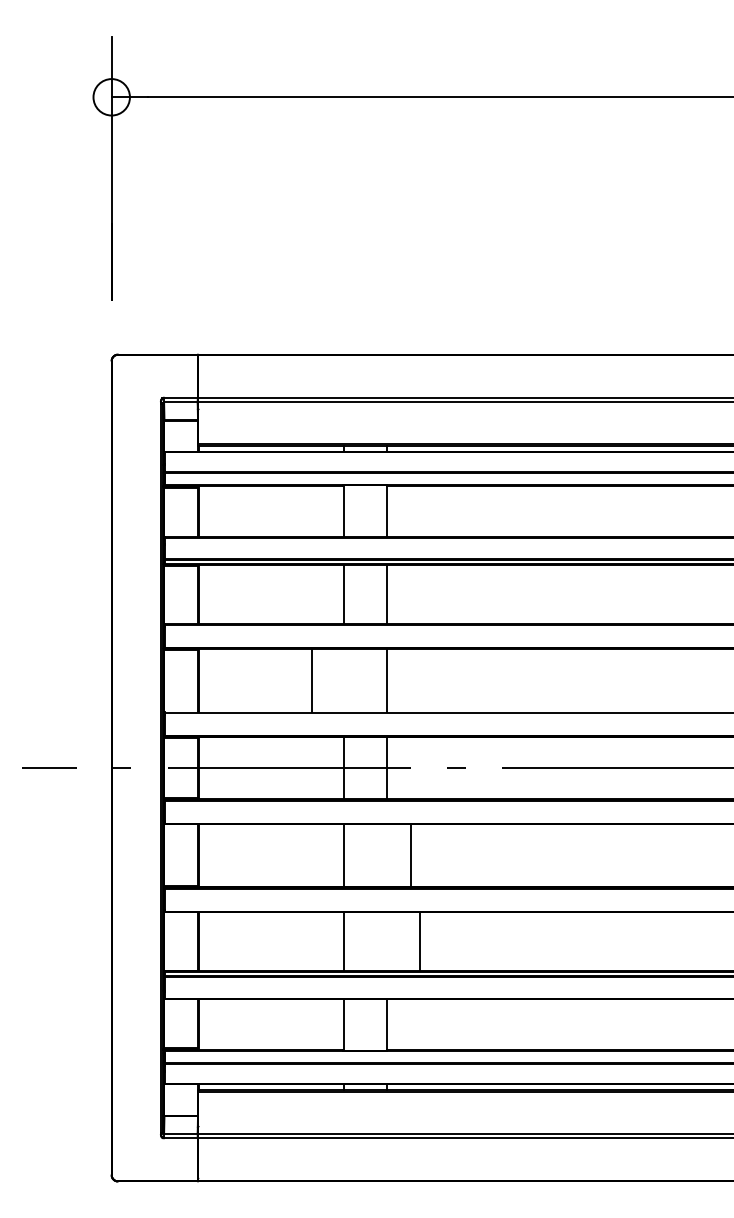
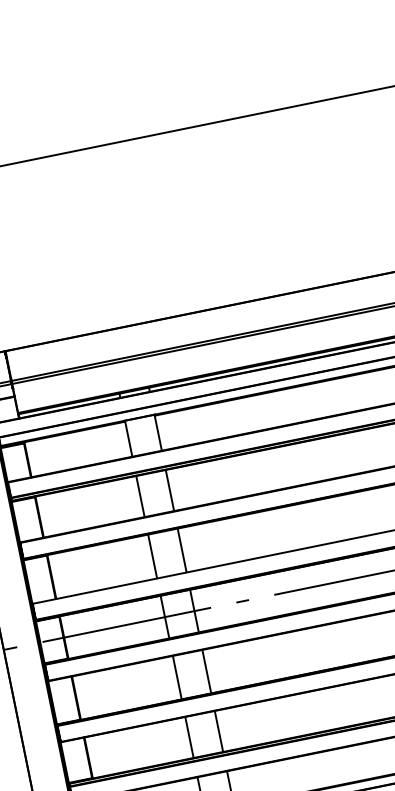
line: (312, 680) -> (152, 556), moved
line: (410, 855) -> (206, 671), moved
line: (419, 941) -> (218, 731), moved

